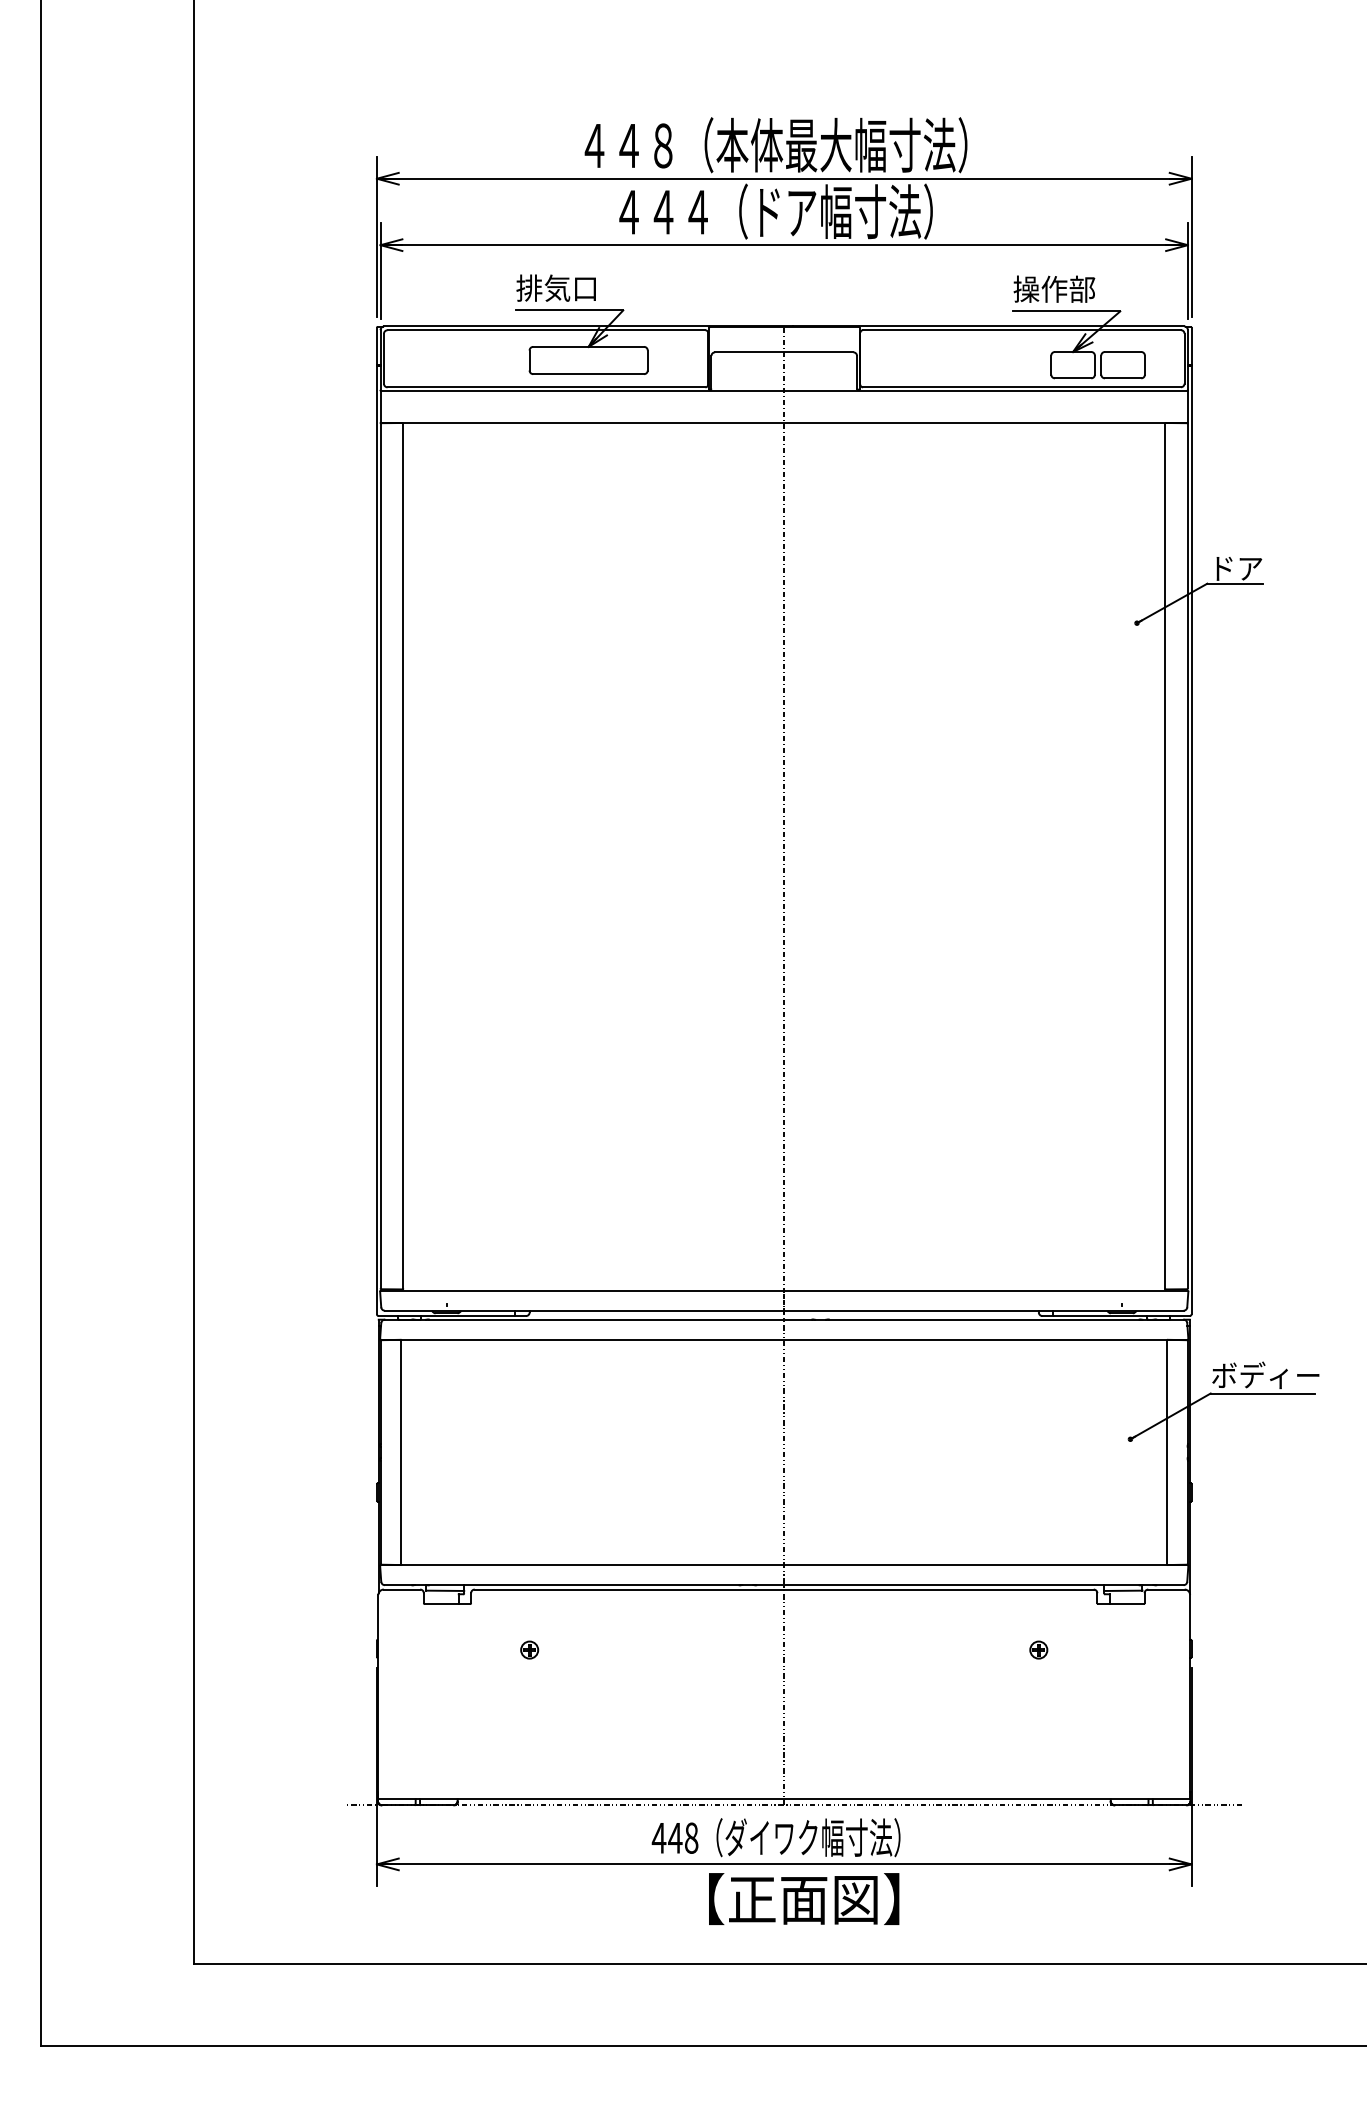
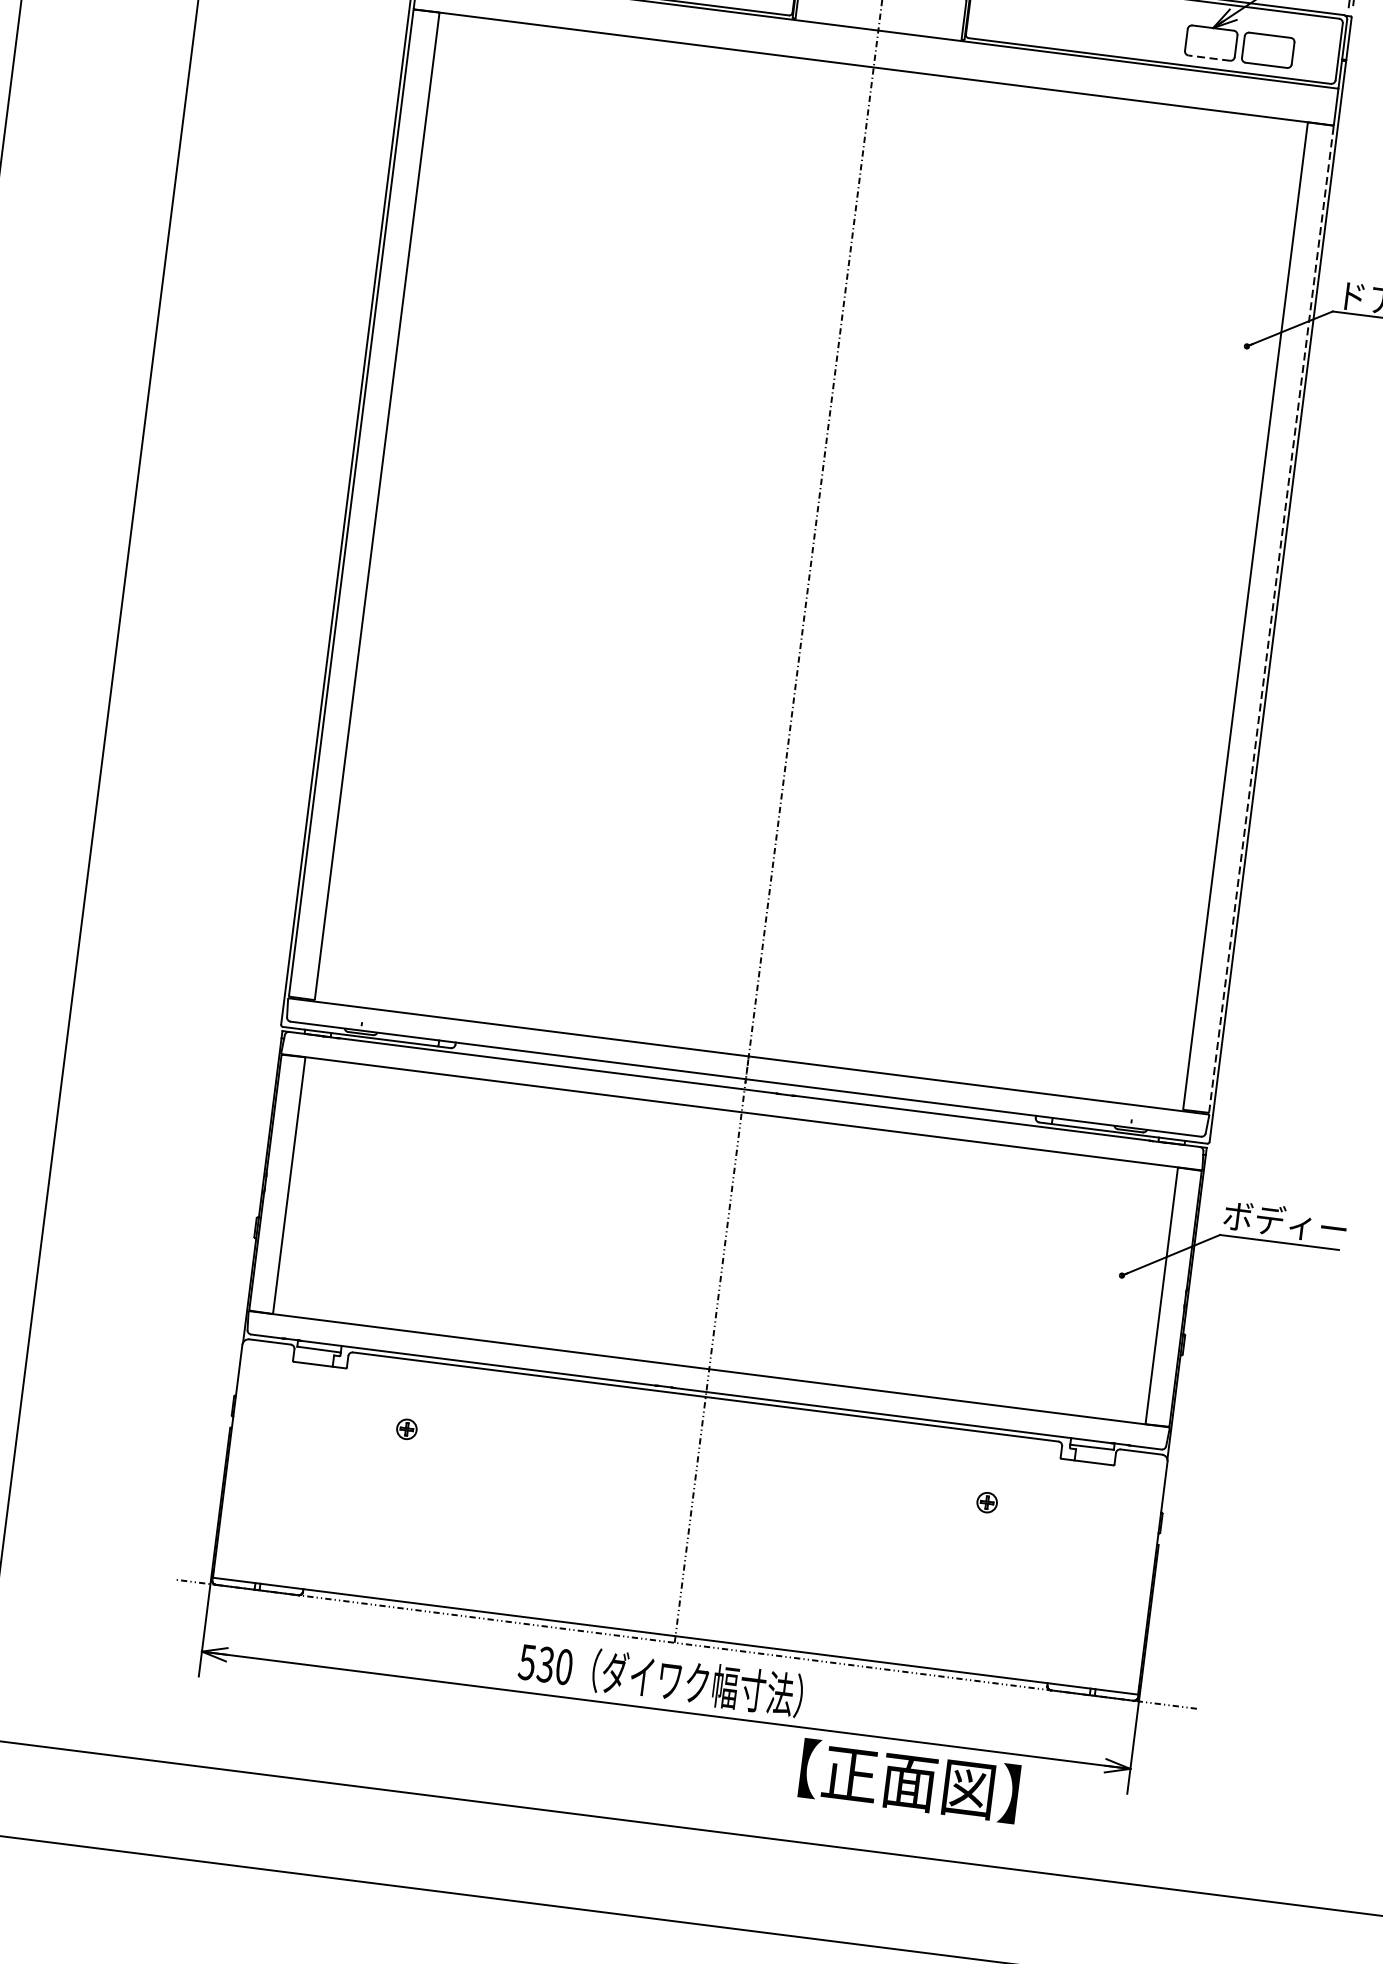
line: (1072, 378) -> (1208, 58), solid -> dashed
line: (1187, 856) -> (1270, 619), solid -> dashed
text: (674, 1837) -> (544, 1663), 448 -> 530
text: (804, 1898) -> (910, 1780), moved

